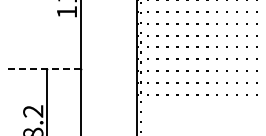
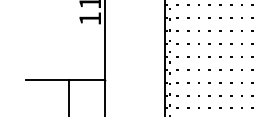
line: (44, 68) -> (65, 79), dashed -> solid

